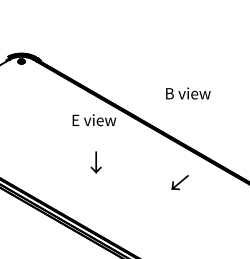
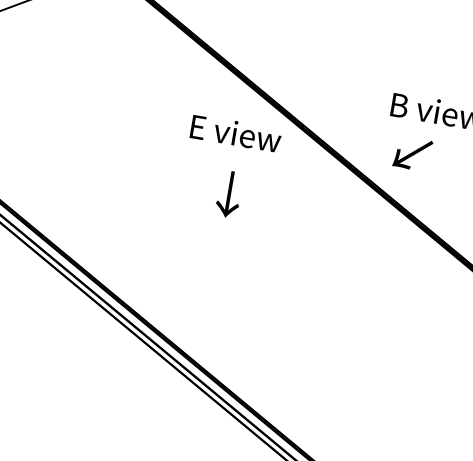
text: (95, 162) -> (227, 193), moved
text: (179, 182) -> (411, 153), moved

